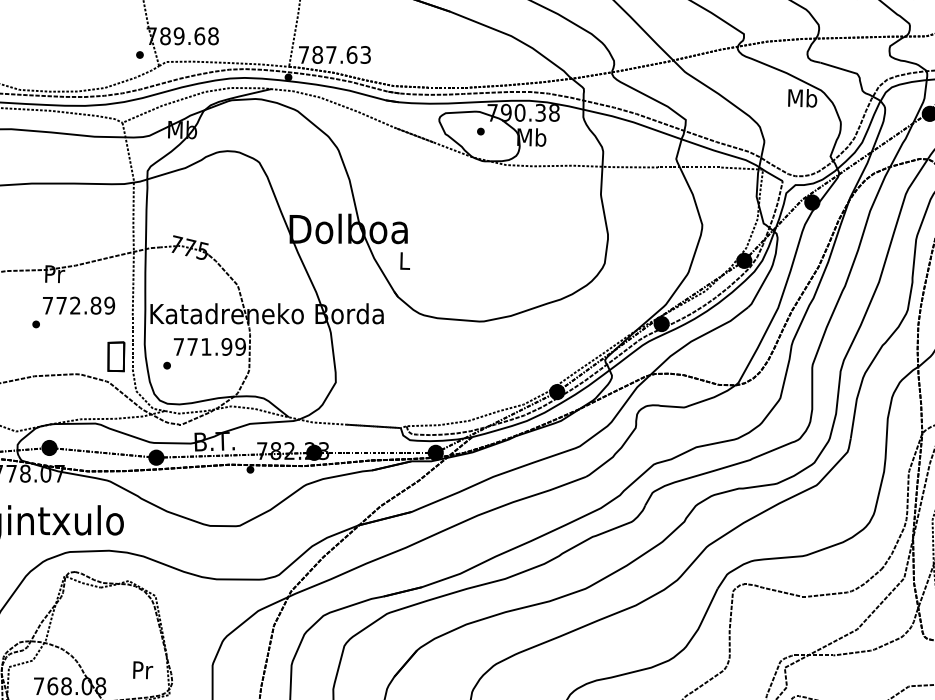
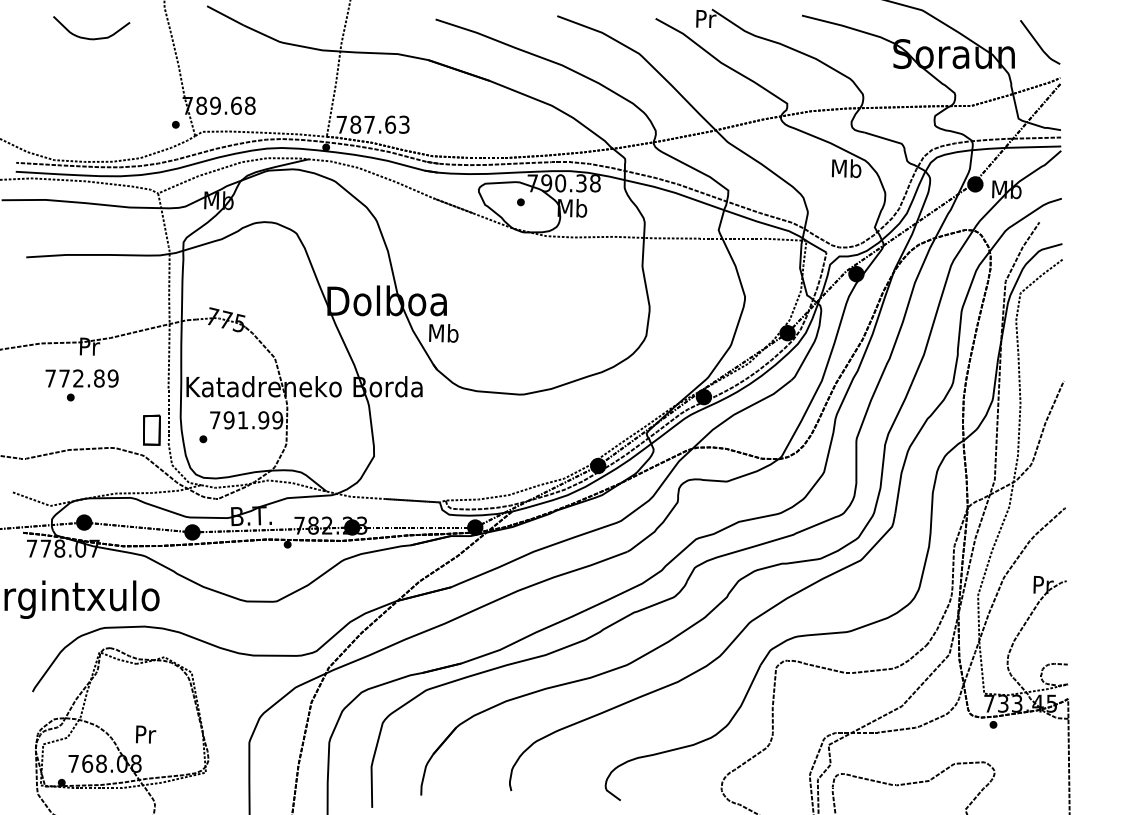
text: (404, 261) -> (443, 333), L -> Mb
text: (78, 305) -> (81, 378), moved
text: (191, 347) -> (228, 420), 771.99 -> 791.99
text: (143, 670) -> (146, 734), moved

